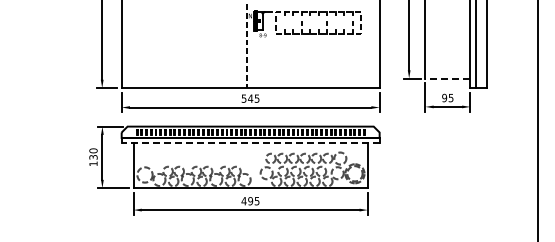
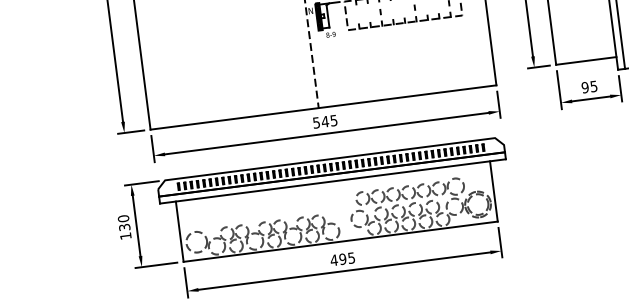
line: (447, 78) -> (585, 60), dashed -> solid
line: (250, 143) -> (332, 181), dashed -> solid

